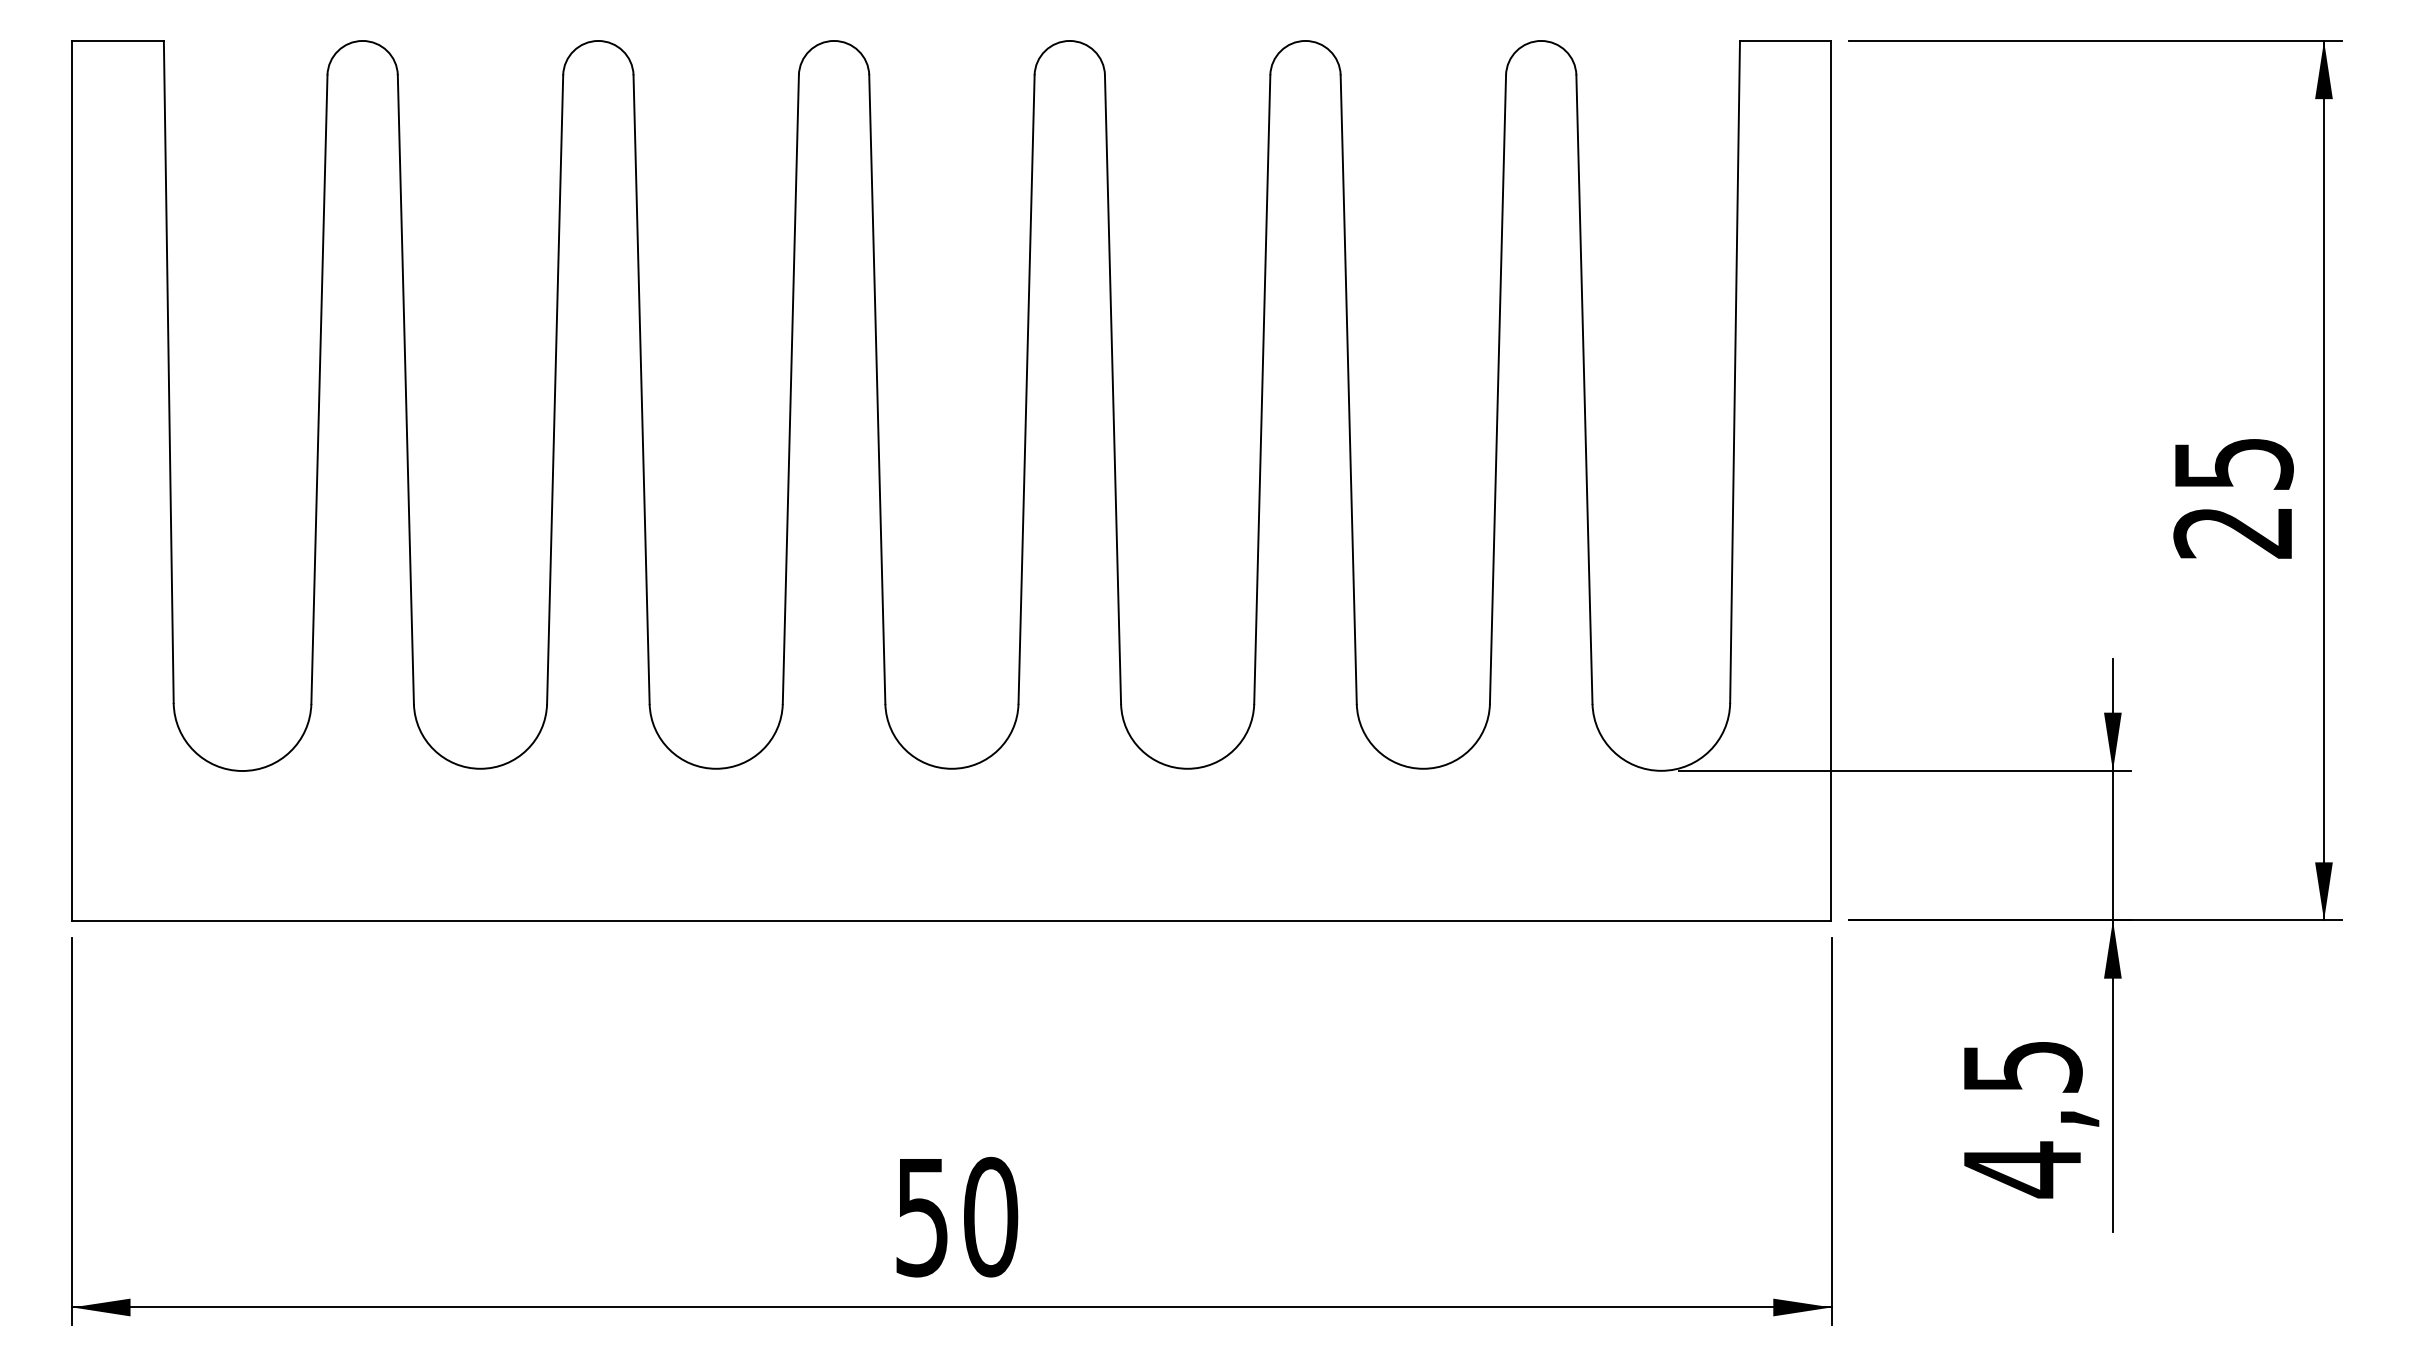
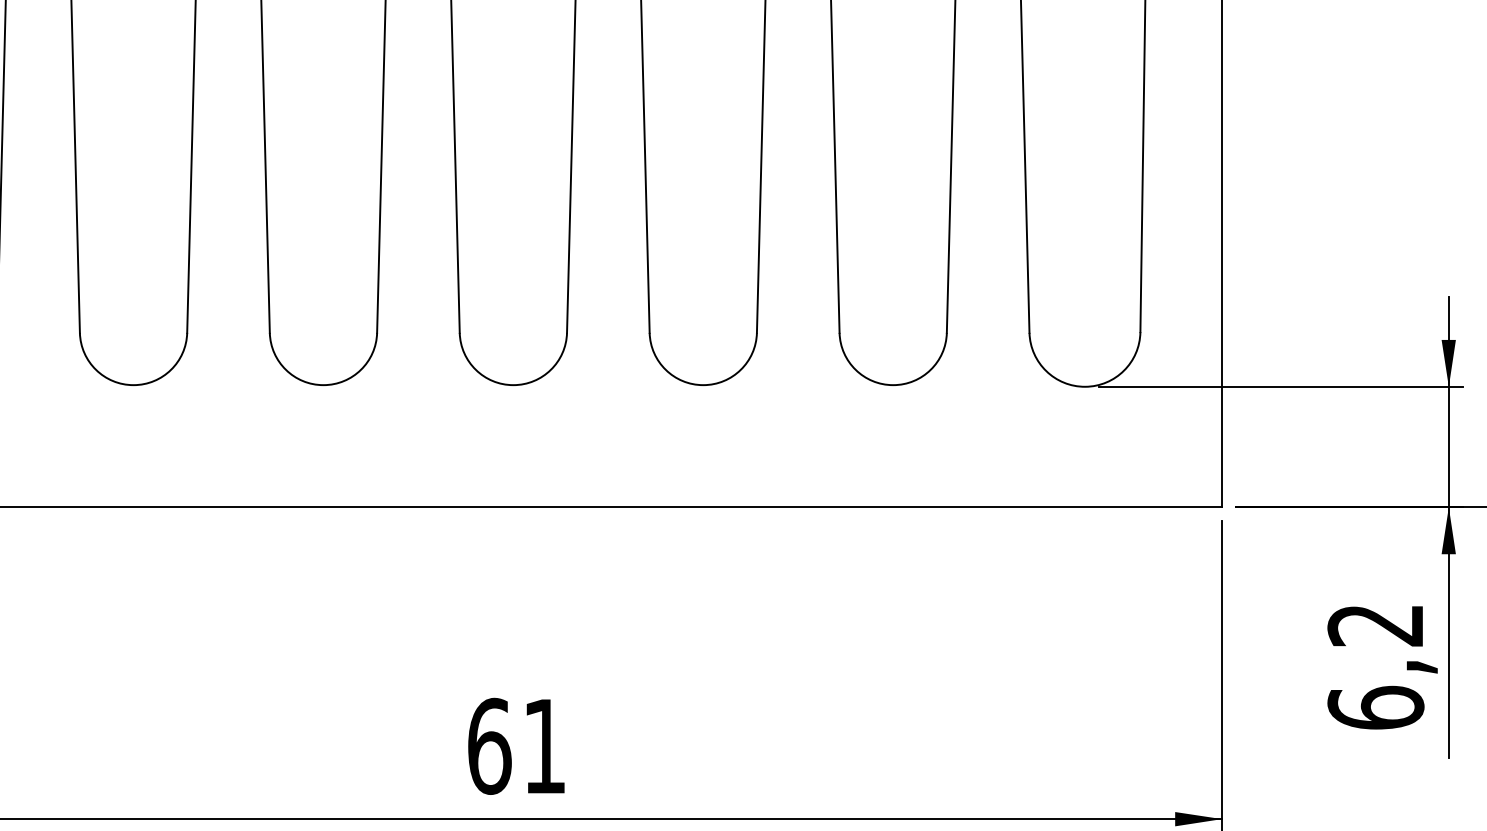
text: (2022, 1120) -> (1375, 668), 4,5 -> 6,2
text: (956, 1216) -> (517, 745), 50 -> 61

